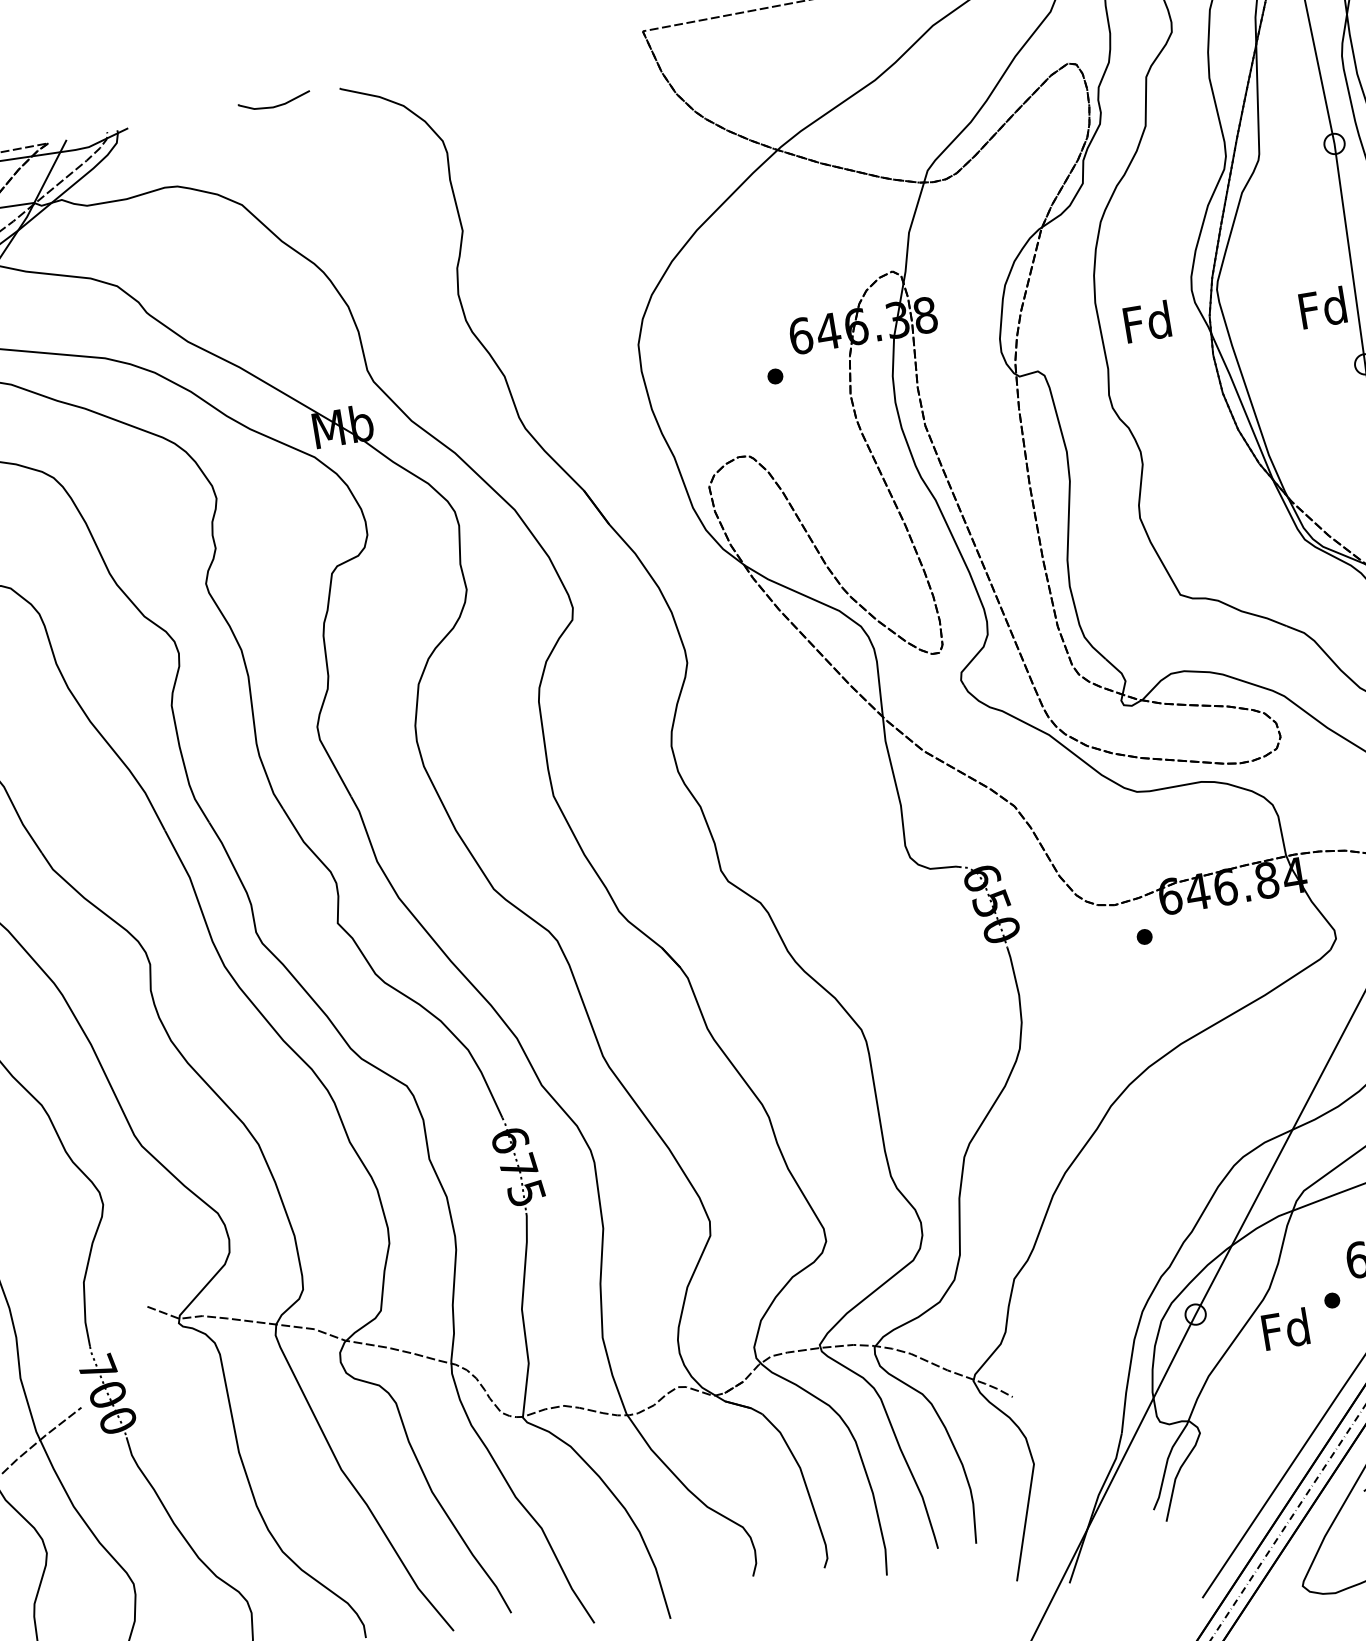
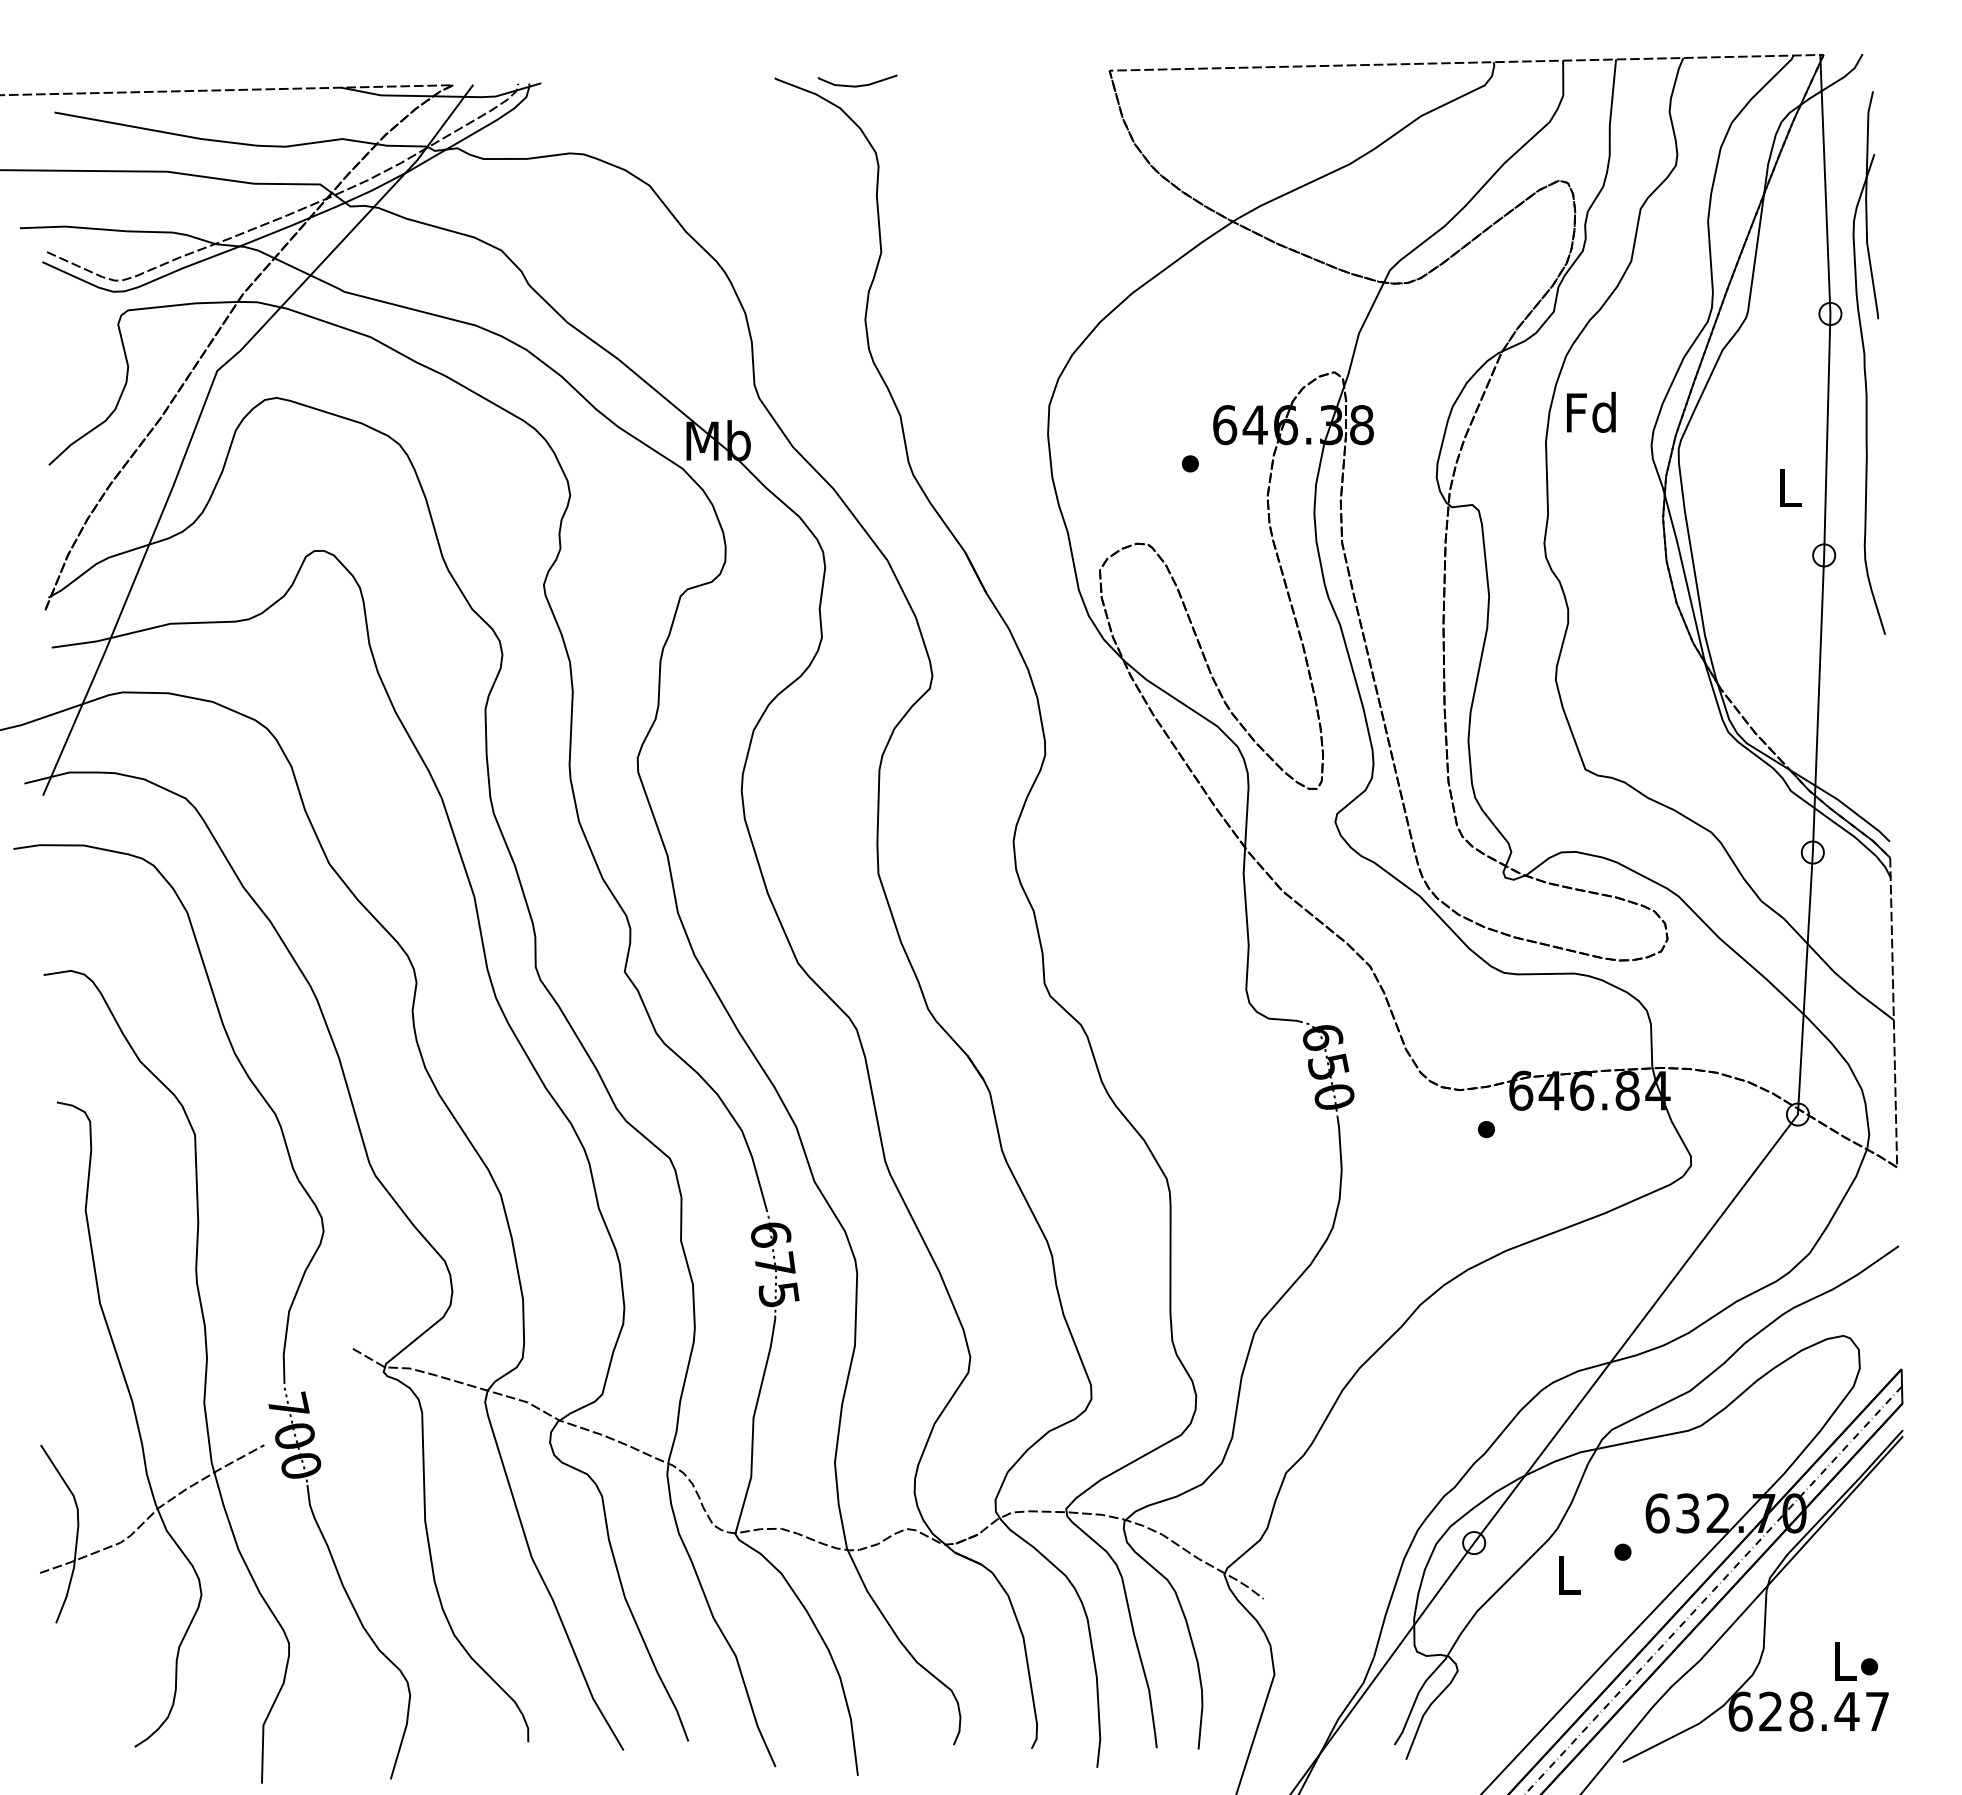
curve: (275, 106) -> (857, 85), moved
text: (1322, 307) -> (1788, 487), Fd -> L
text: (1147, 321) -> (1591, 411), moved
text: (1285, 1329) -> (1567, 1574), Fd -> L

